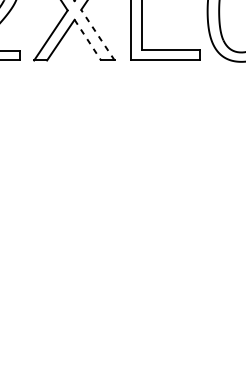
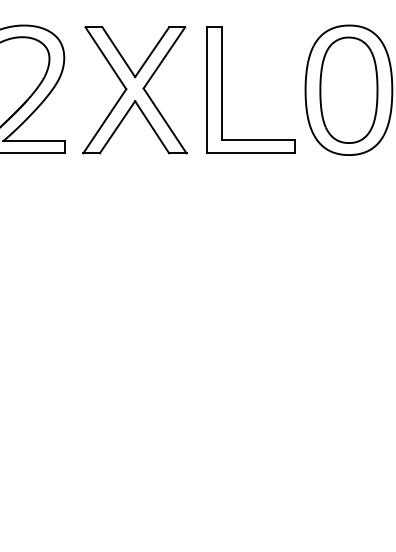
line: (98, 34) -> (165, 120), dashed -> solid
line: (88, 40) -> (152, 127), dashed -> solid

